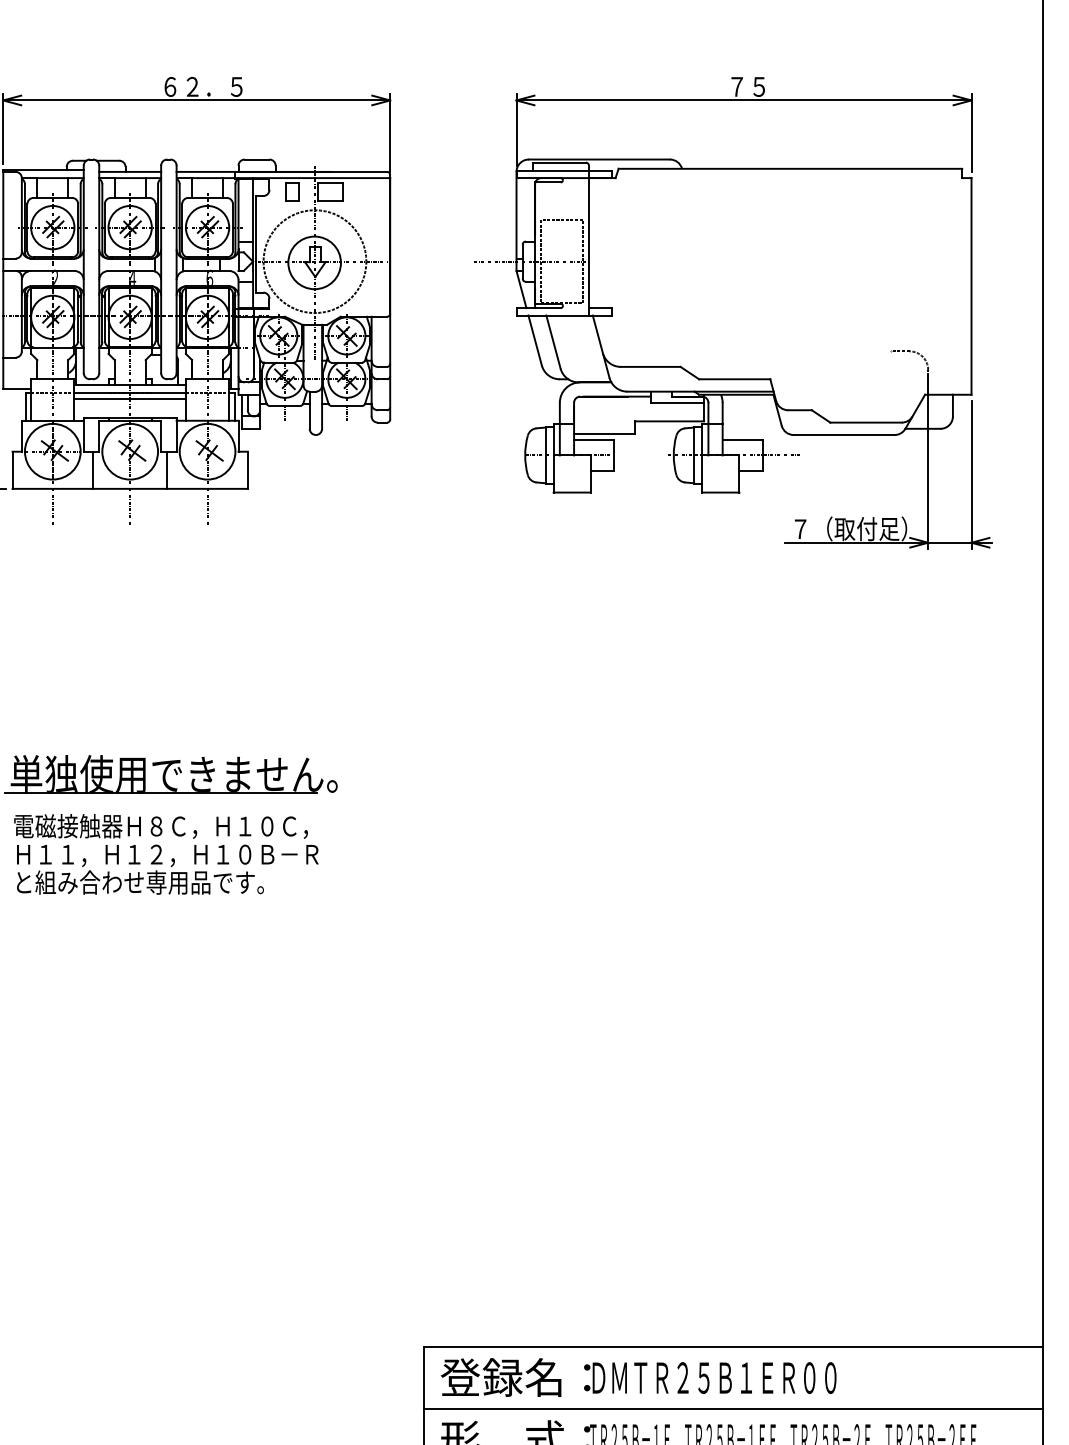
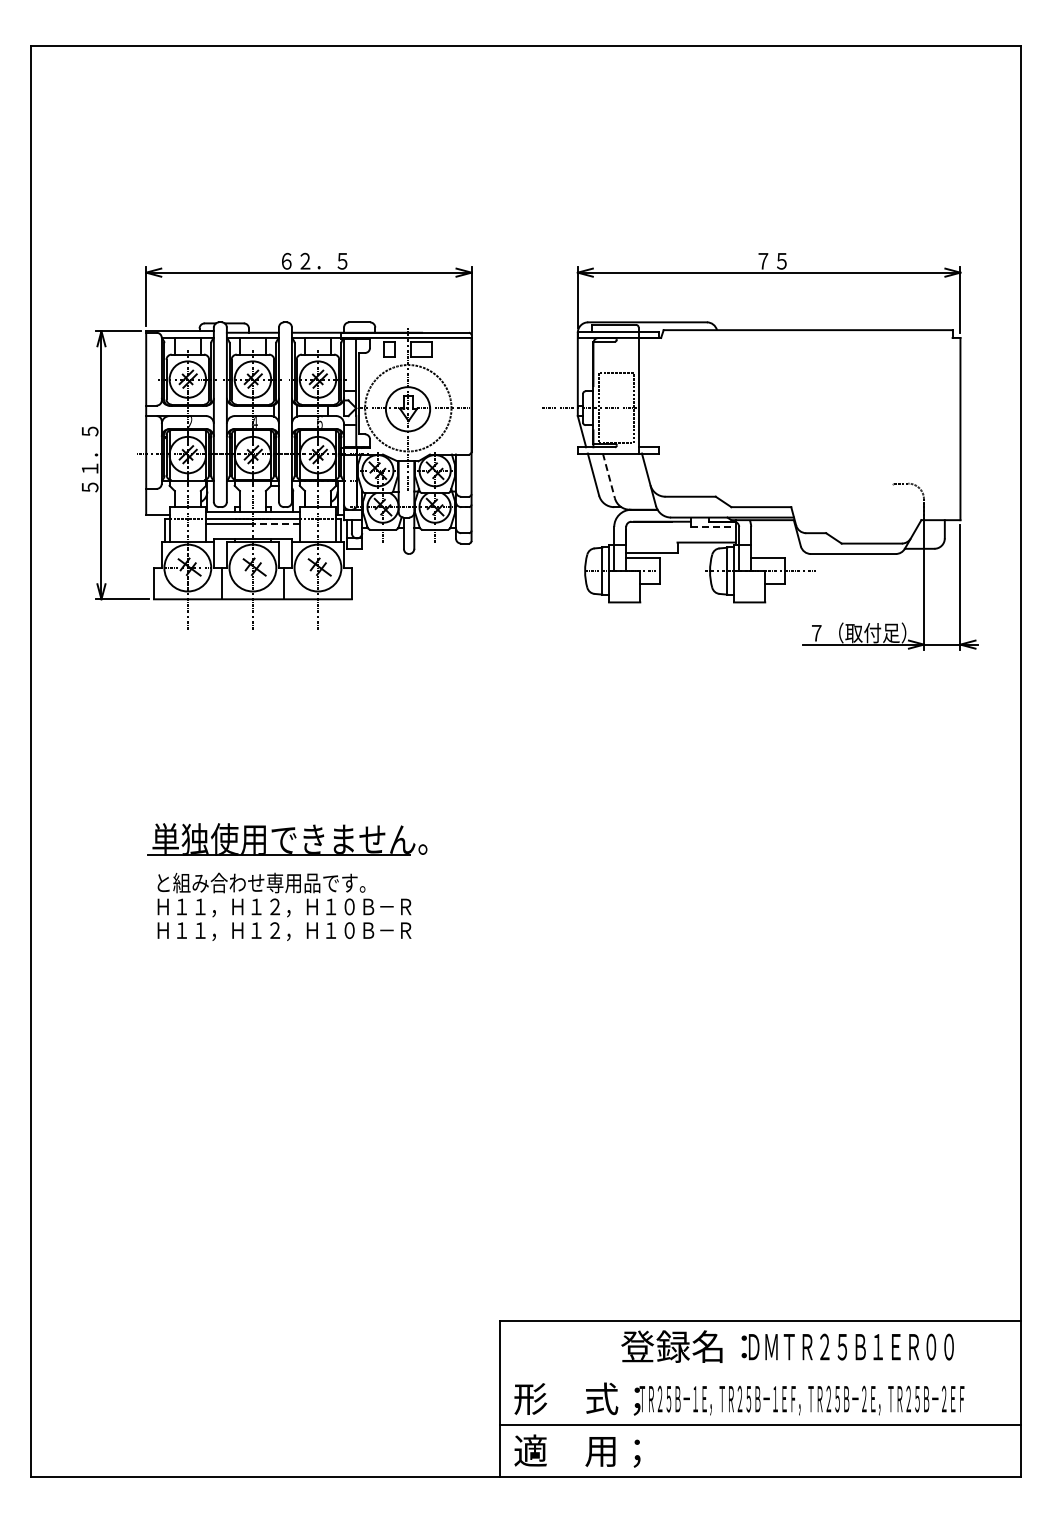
line: (554, 342) -> (609, 476), solid -> dashed
line: (157, 398) -> (275, 523), solid -> dashed
line: (677, 402) -> (713, 526), solid -> dashed
text: (160, 825) -> (278, 882), 電磁接触器Ｈ８Ｃ，Ｈ１０Ｃ， -> と組み合わせ専用品です。
text: (167, 882) -> (284, 930), と組み合わせ専用品です。 -> Ｈ１１，Ｈ１２，Ｈ１０Ｂ－Ｒ
text: (638, 1377) -> (787, 1346), moved
line: (732, 1409) -> (759, 1373), removed

